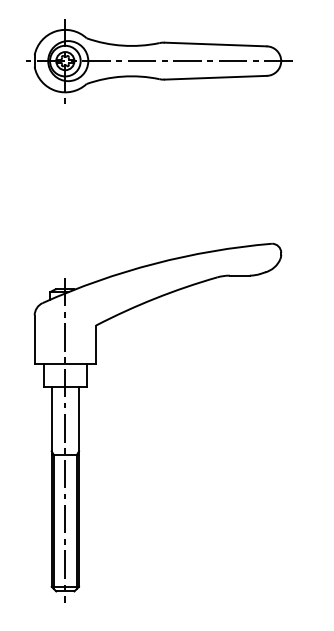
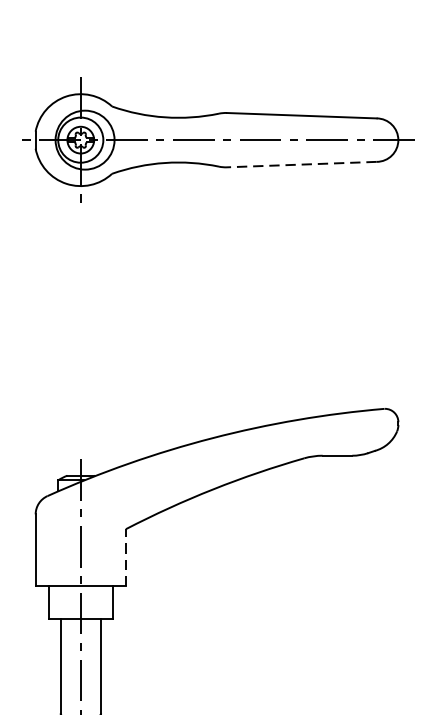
line: (215, 77) -> (301, 164), solid -> dashed
line: (96, 344) -> (126, 557), solid -> dashed

